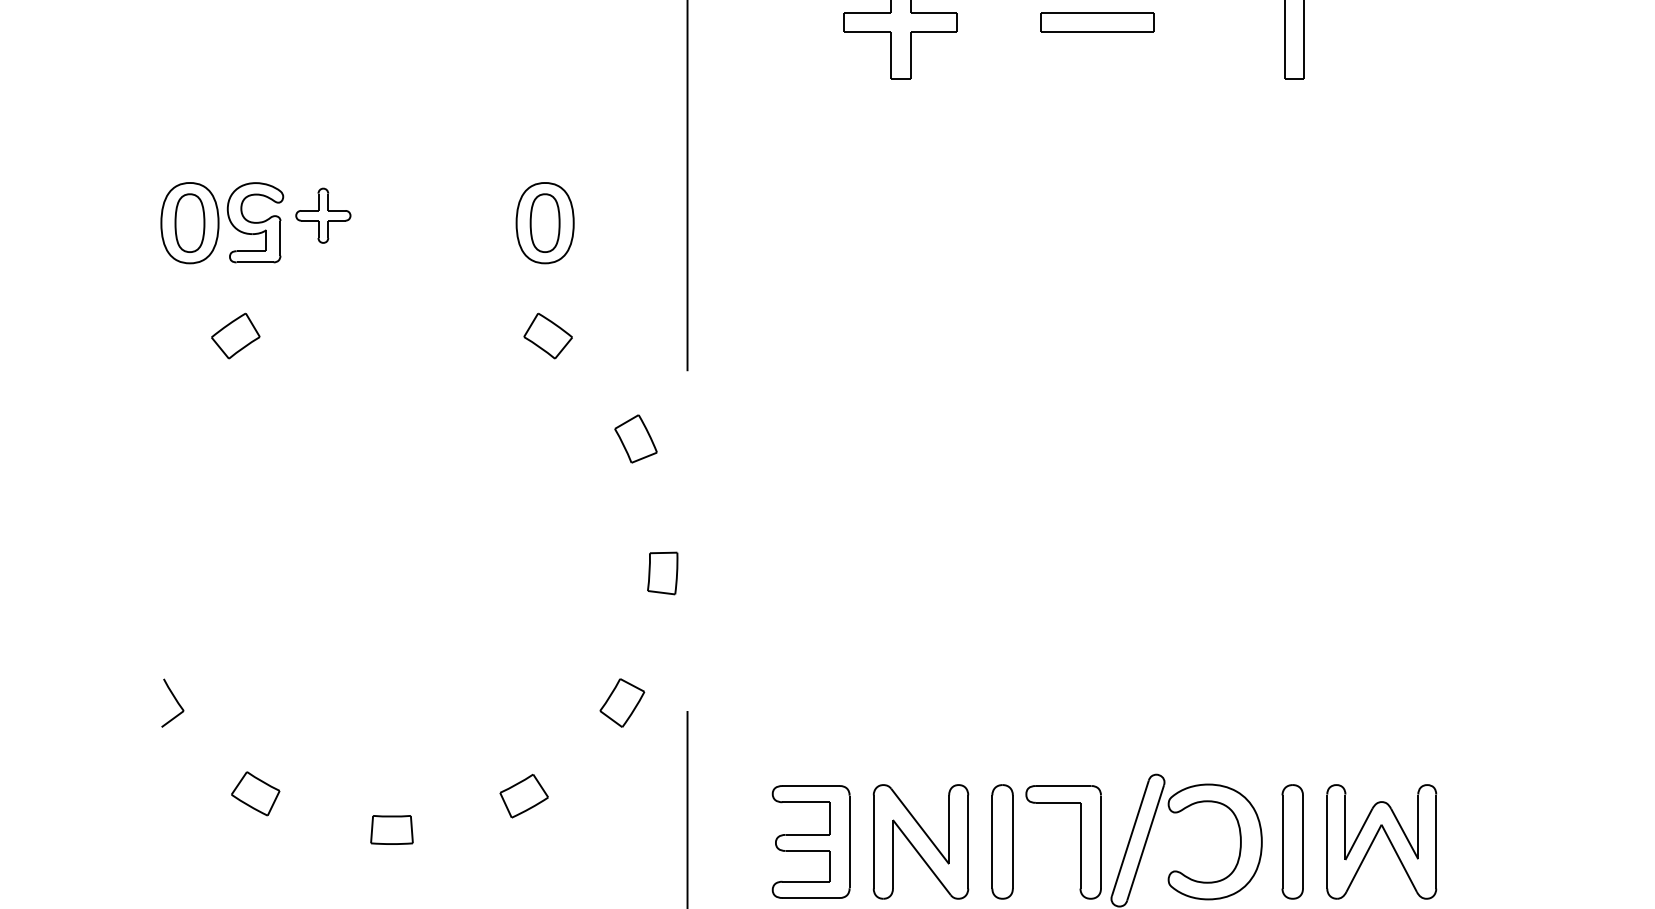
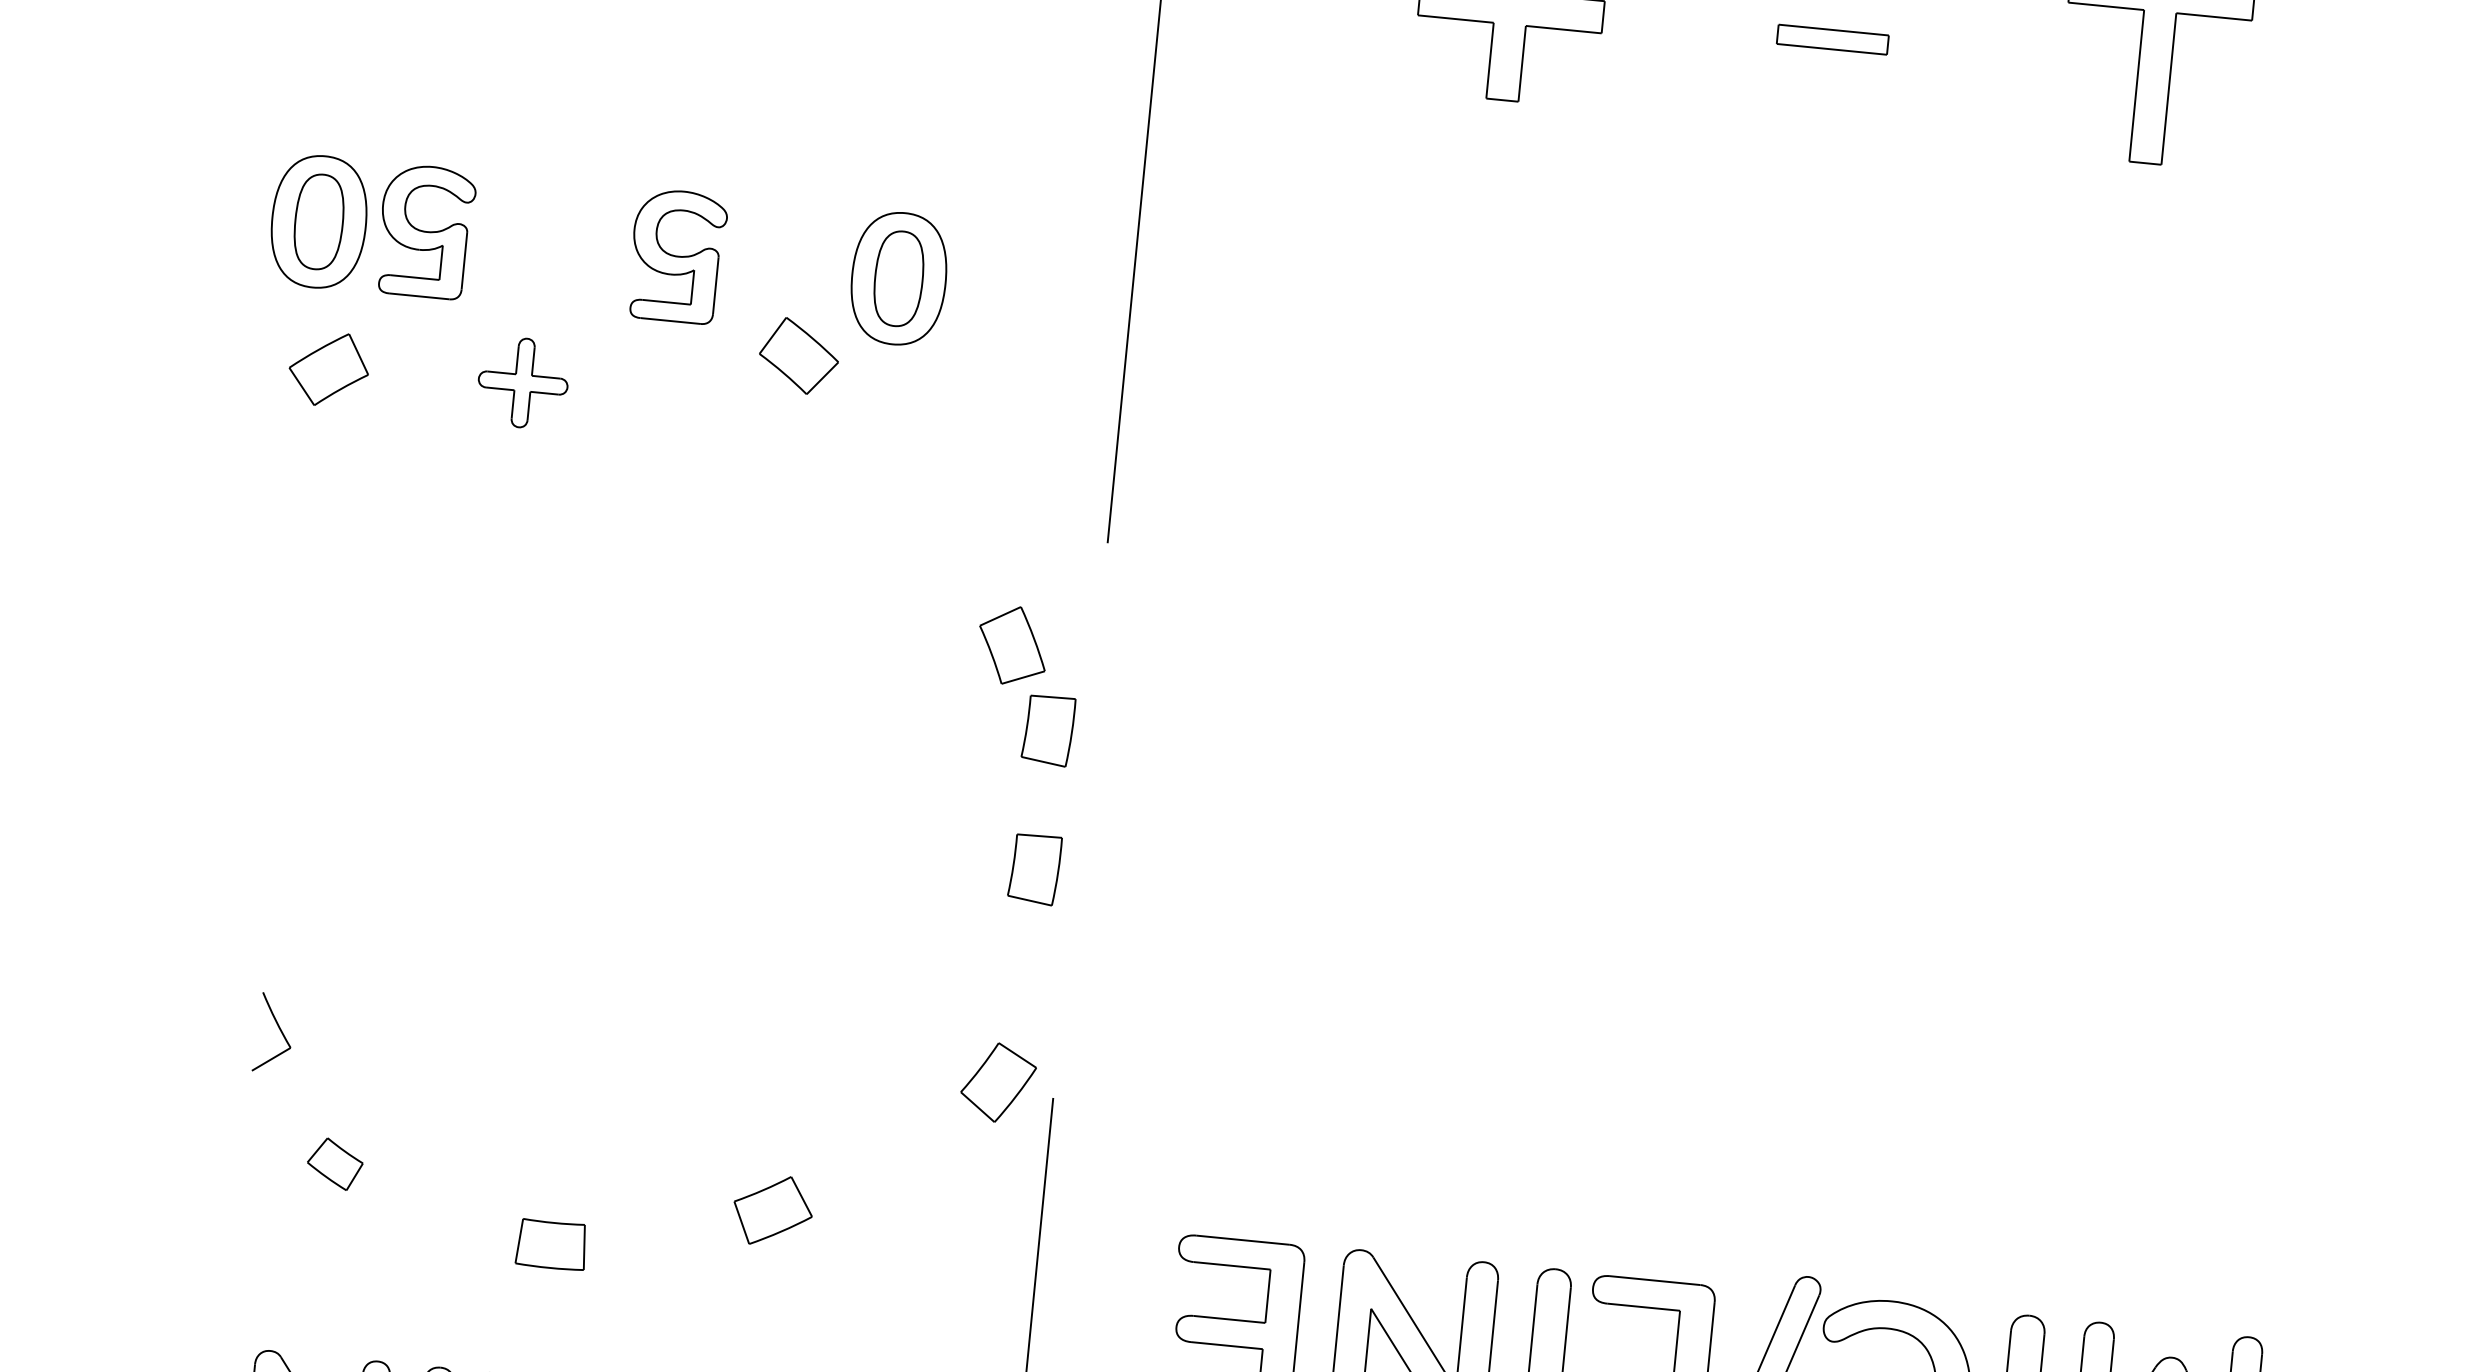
part: (1097, 22) -> (1832, 39), size x0.6
part: (323, 215) -> (523, 382), moved
part: (409, 222) -> (677, 255), added
part: (235, 335) -> (328, 368), moved
part: (547, 335) -> (798, 355), moved
part: (662, 488) -> (1048, 730), added
part: (172, 702) -> (273, 1032), moved
part: (622, 702) -> (998, 1081), moved
part: (255, 793) -> (334, 1163), size x0.7

